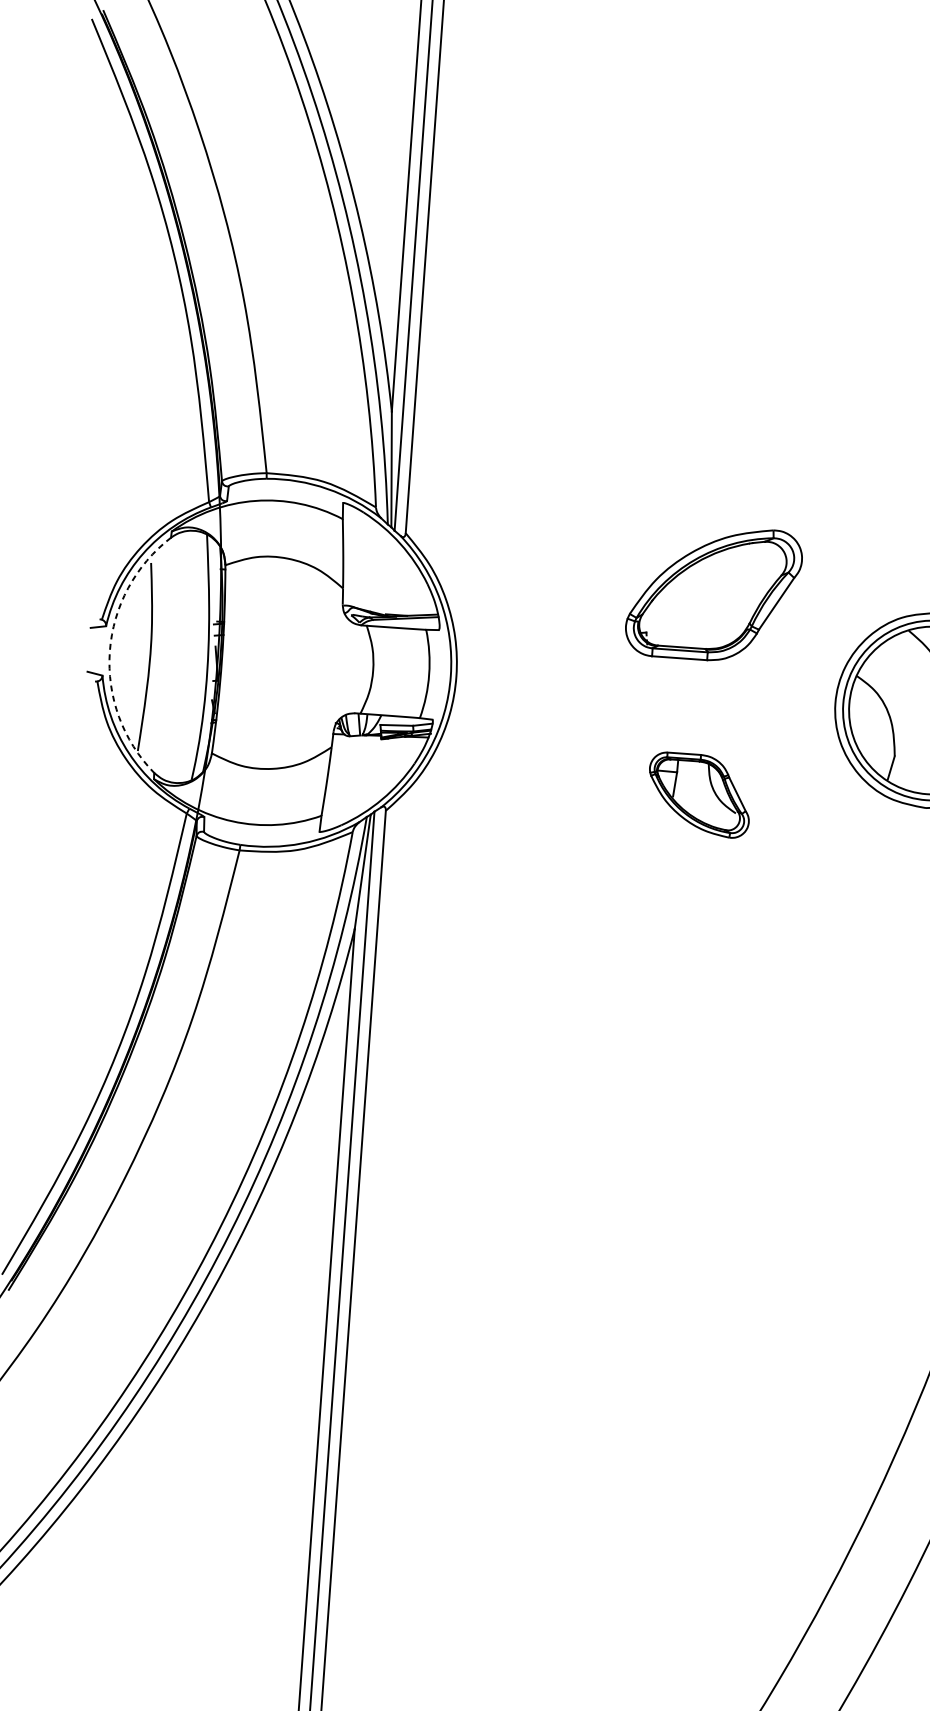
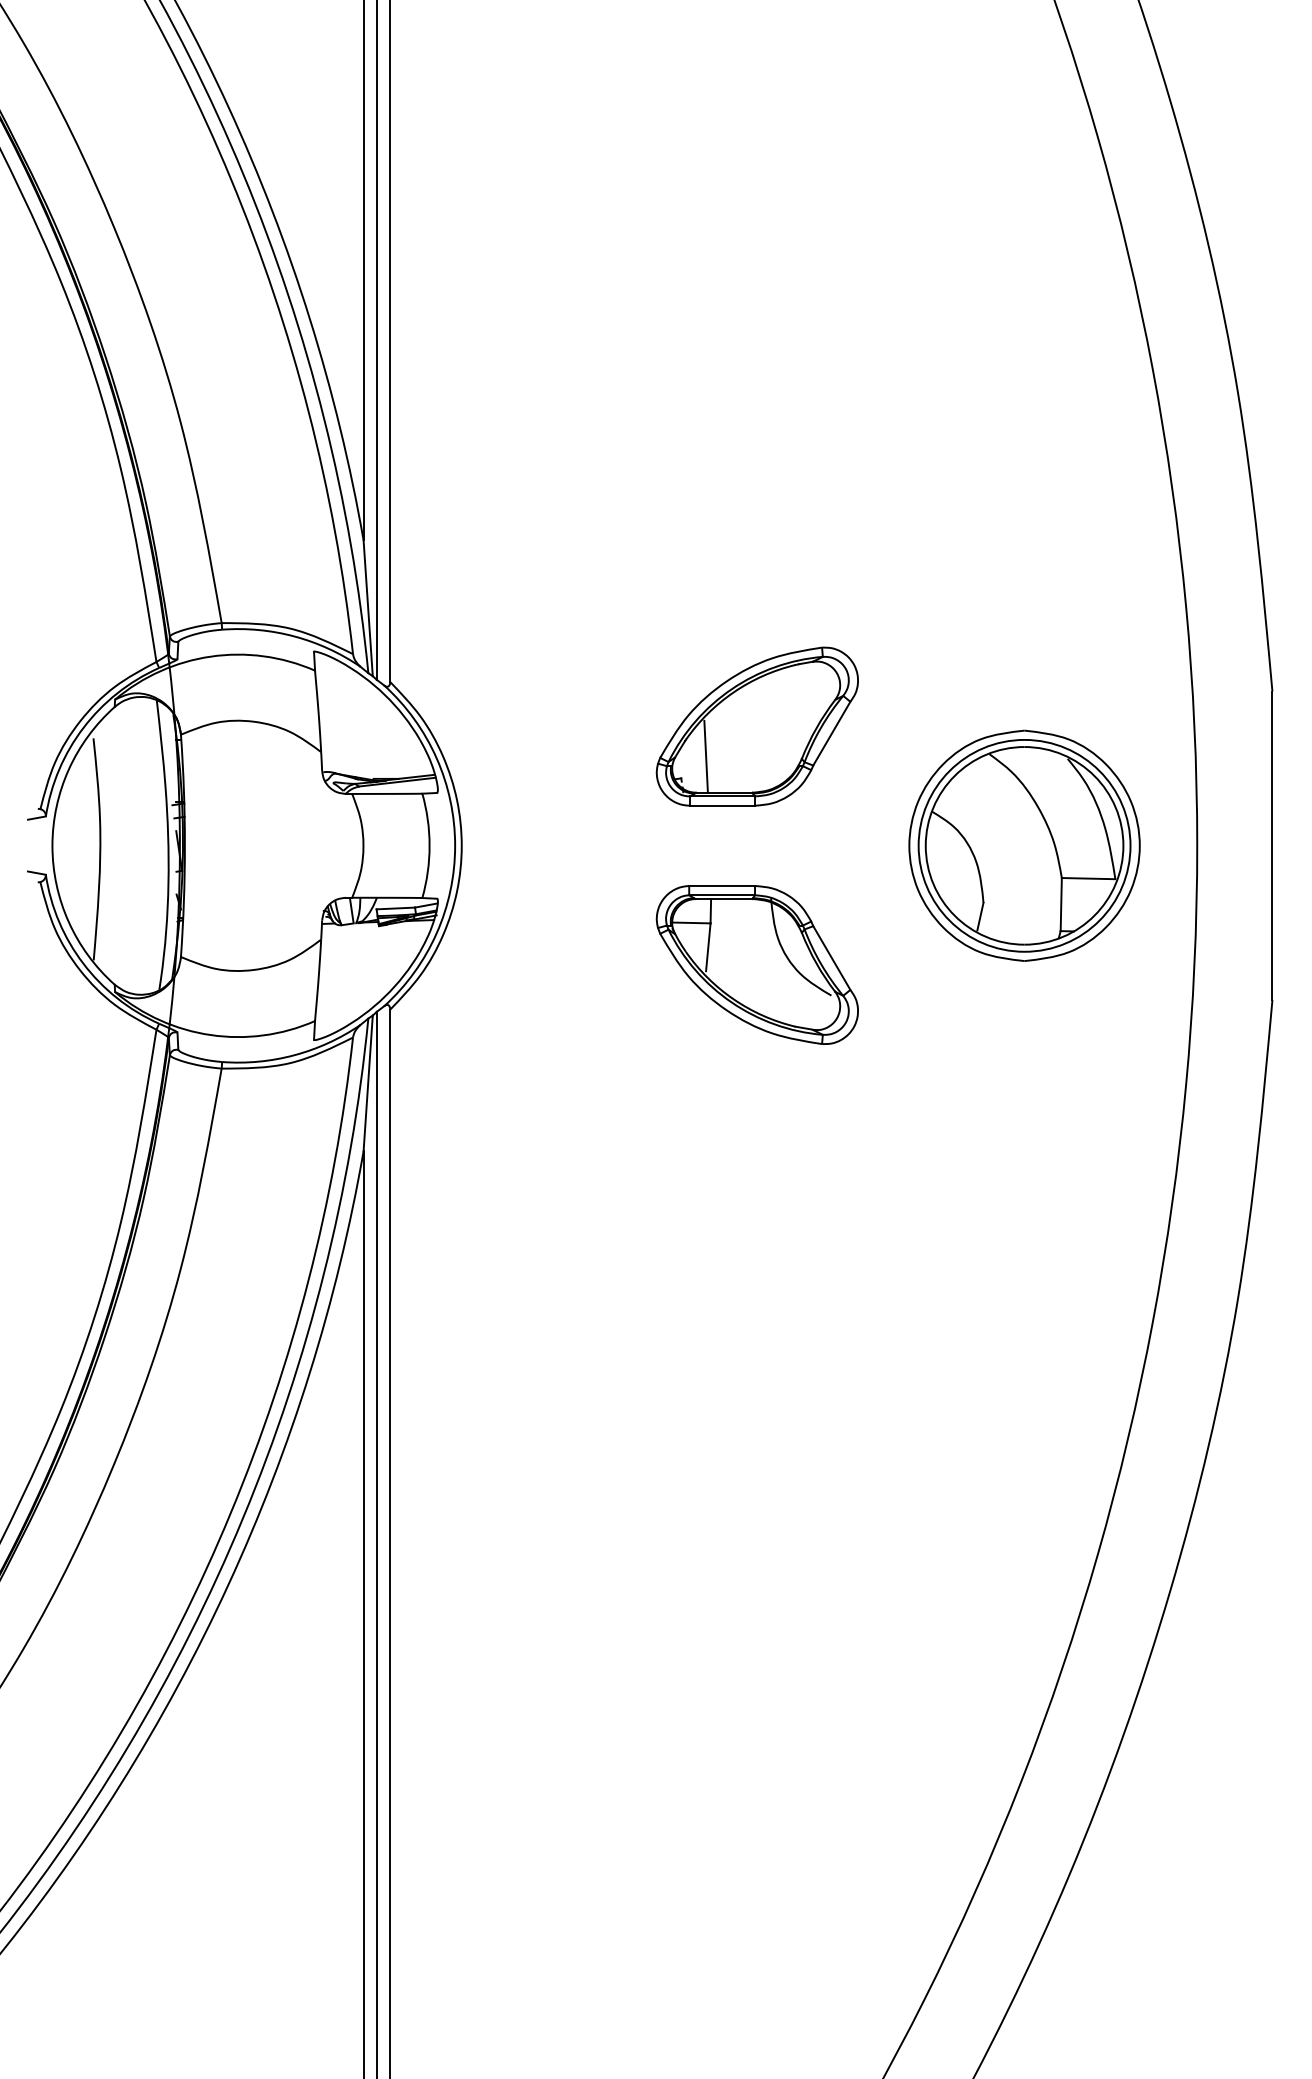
line: (668, 615) -> (705, 756), added
arc: (109, 651) -> (52, 845), dashed -> solid
part: (698, 794) -> (756, 964), size x1.67

